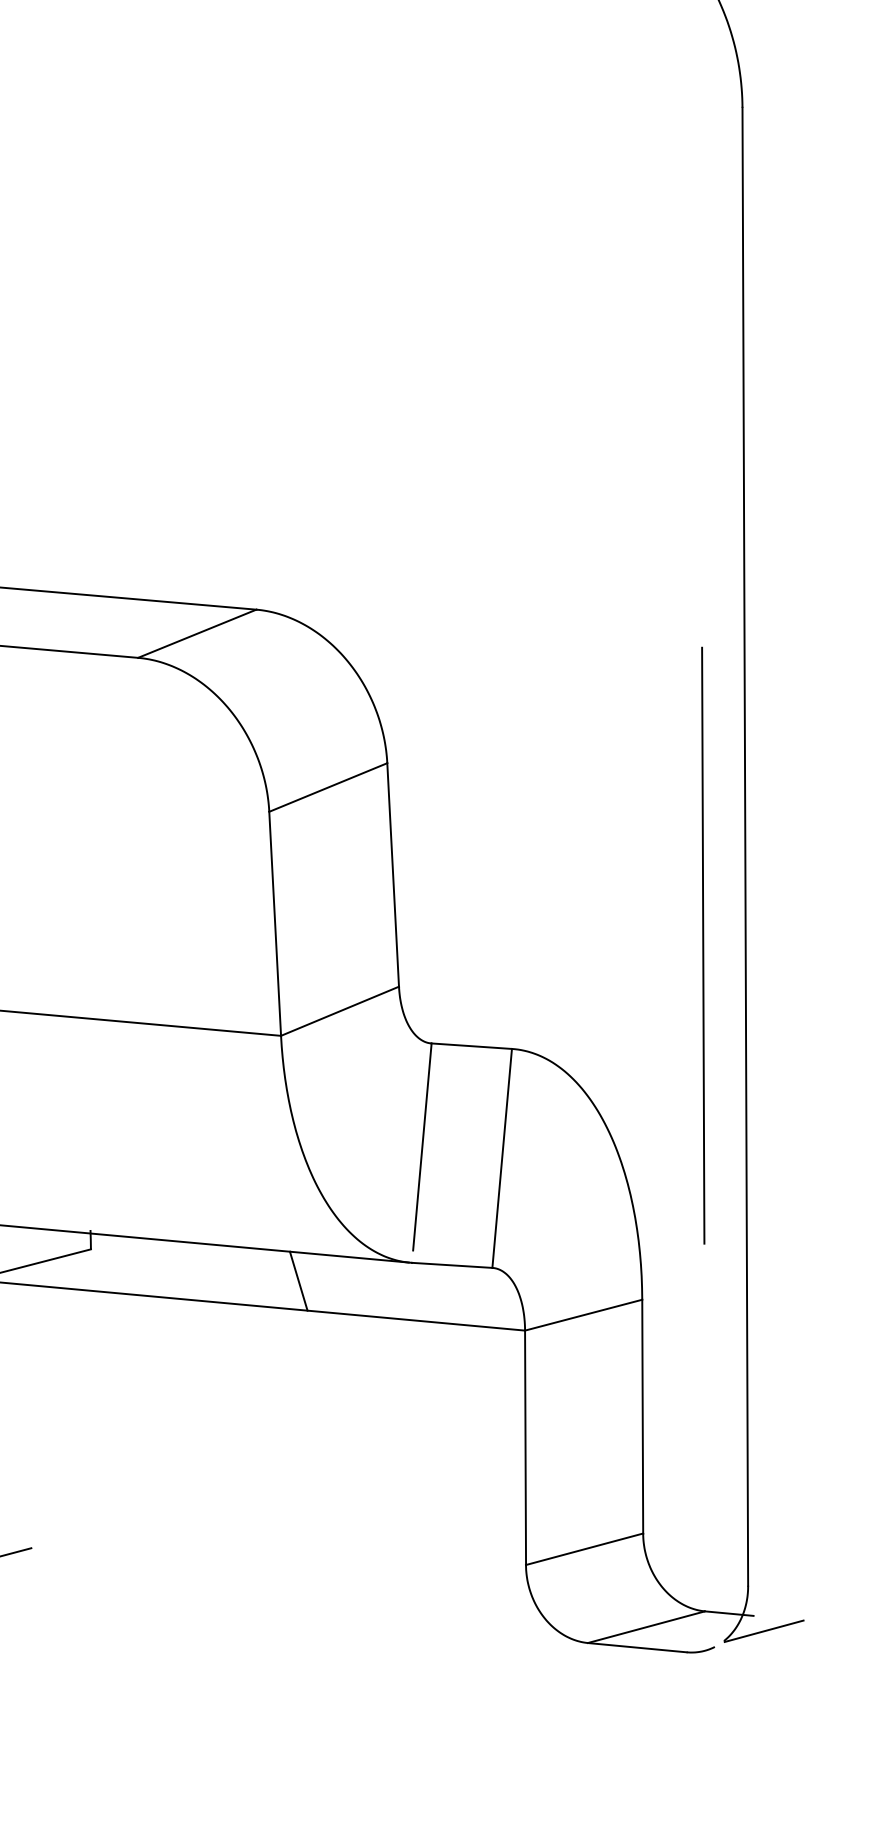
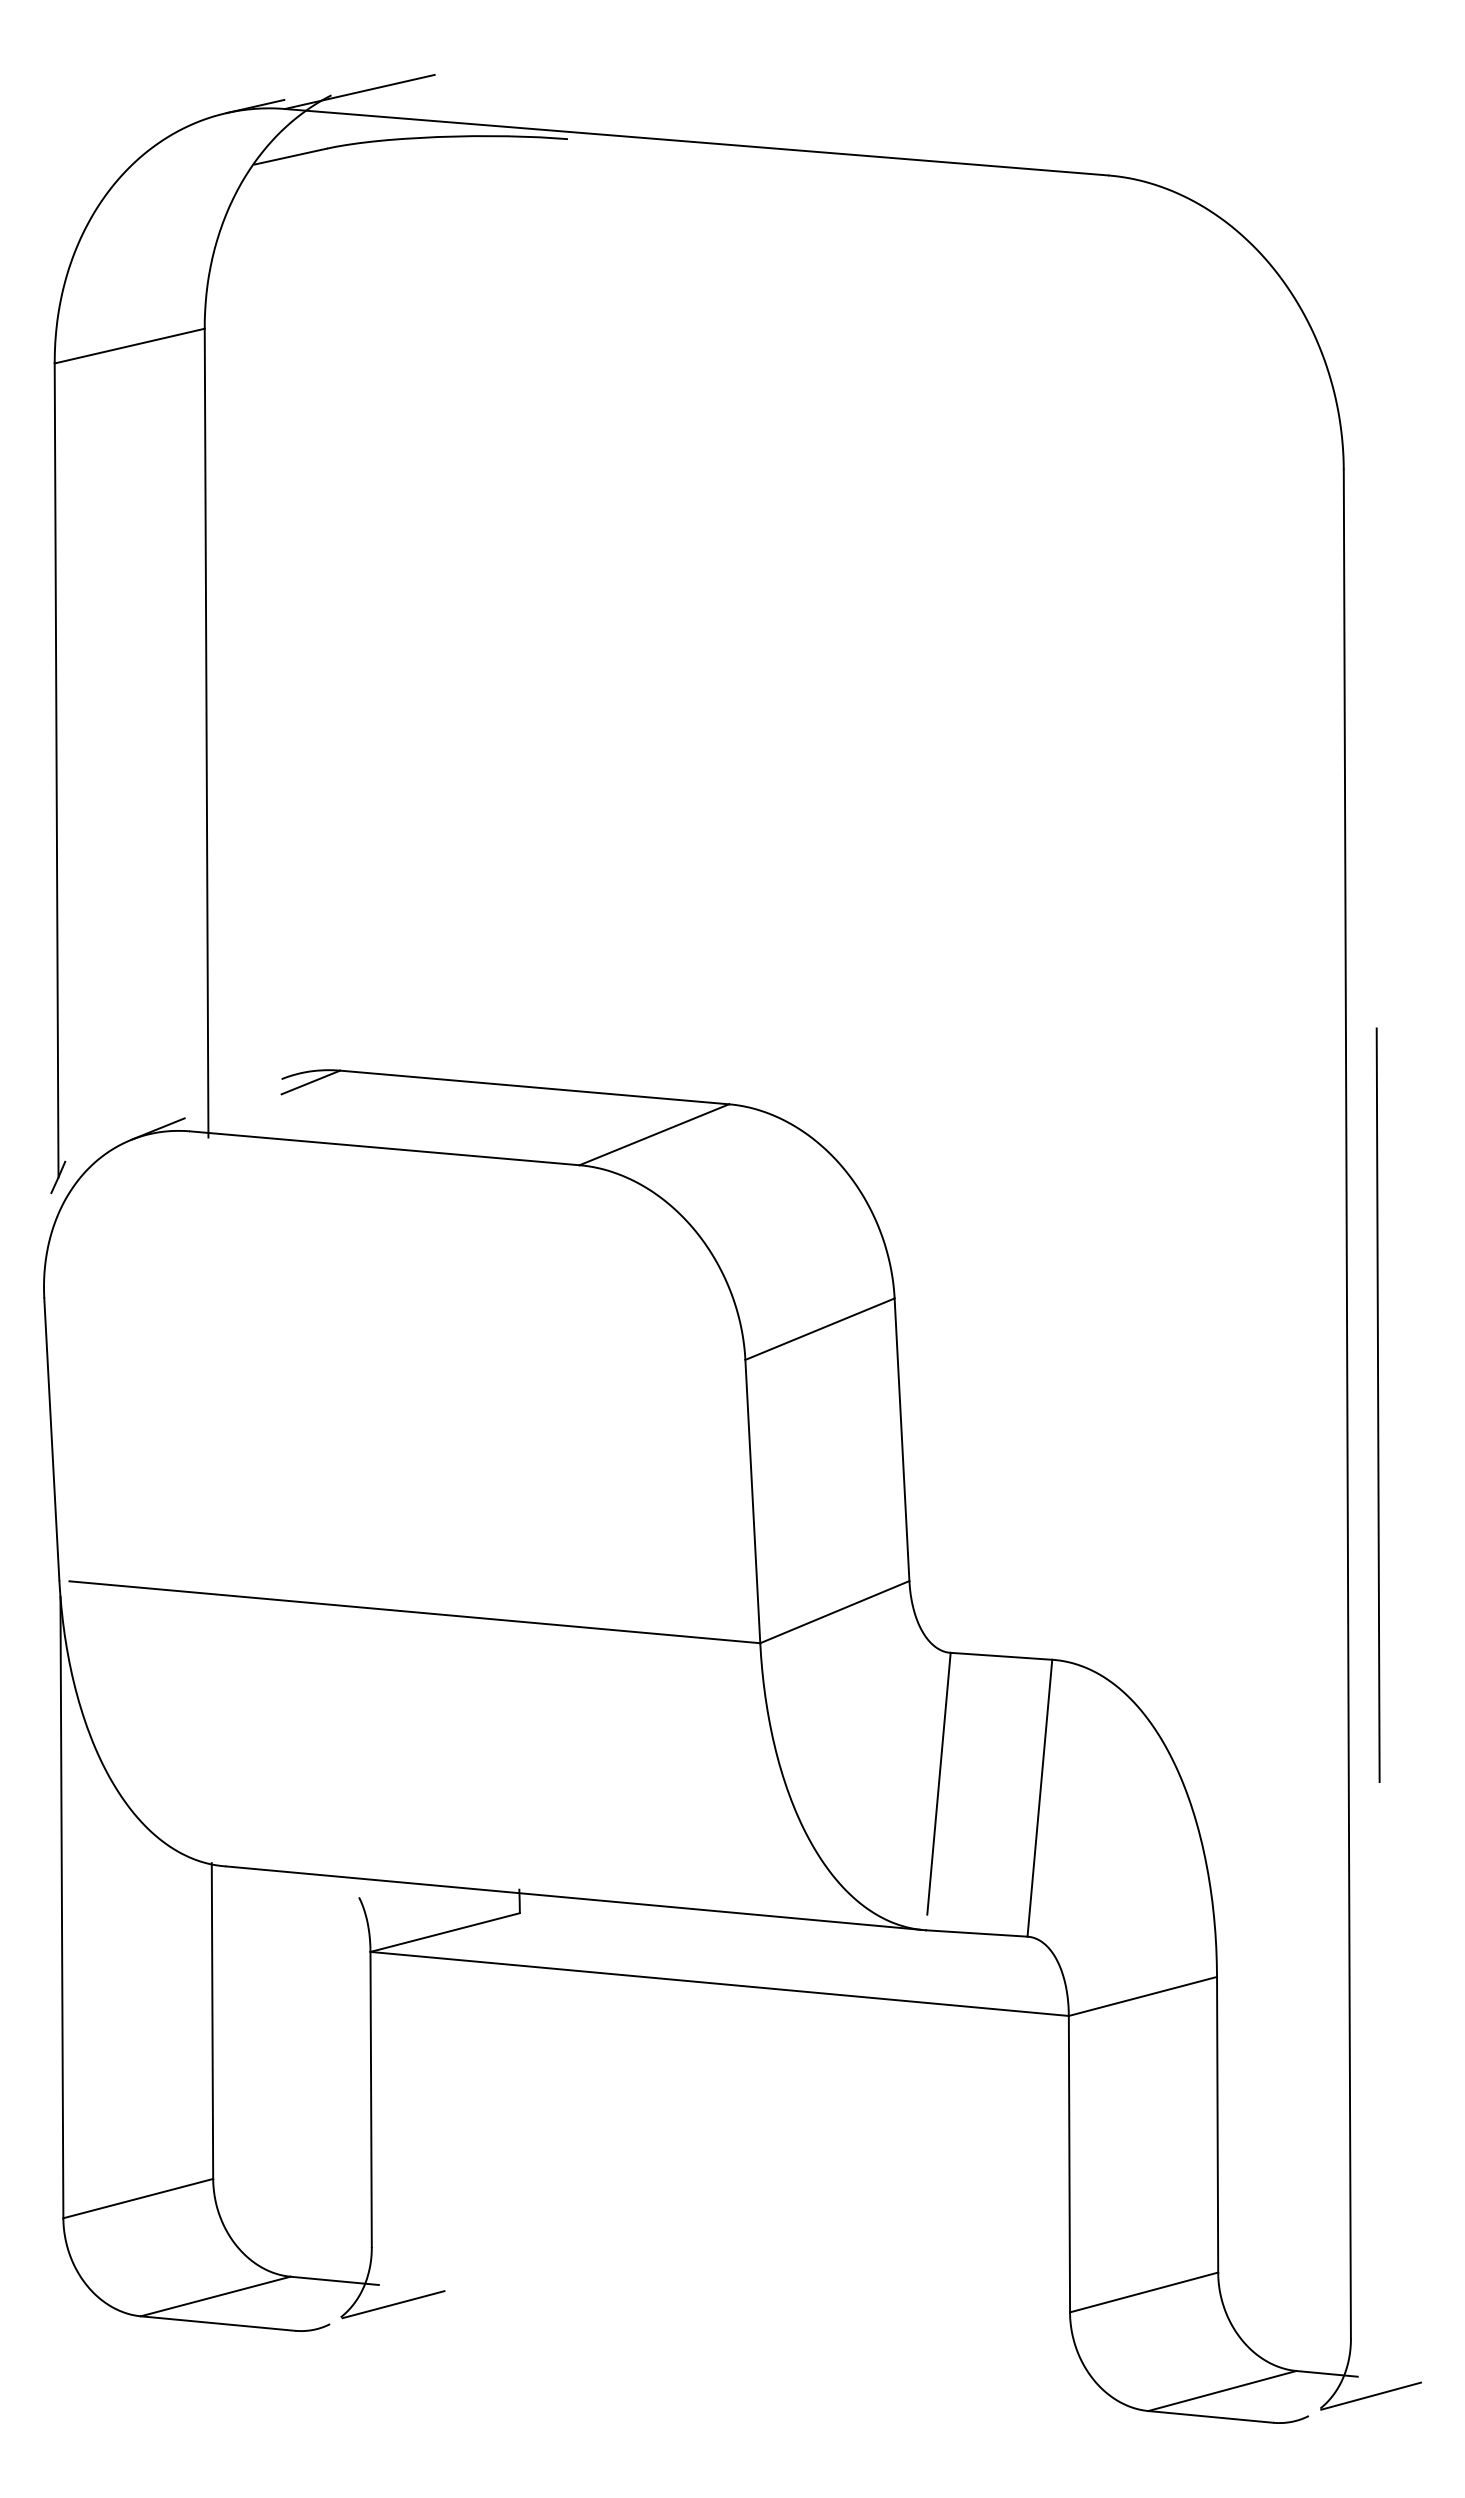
line: (702, 945) -> (1377, 1404), moved
line: (298, 1281) -> (782, 1953), removed

